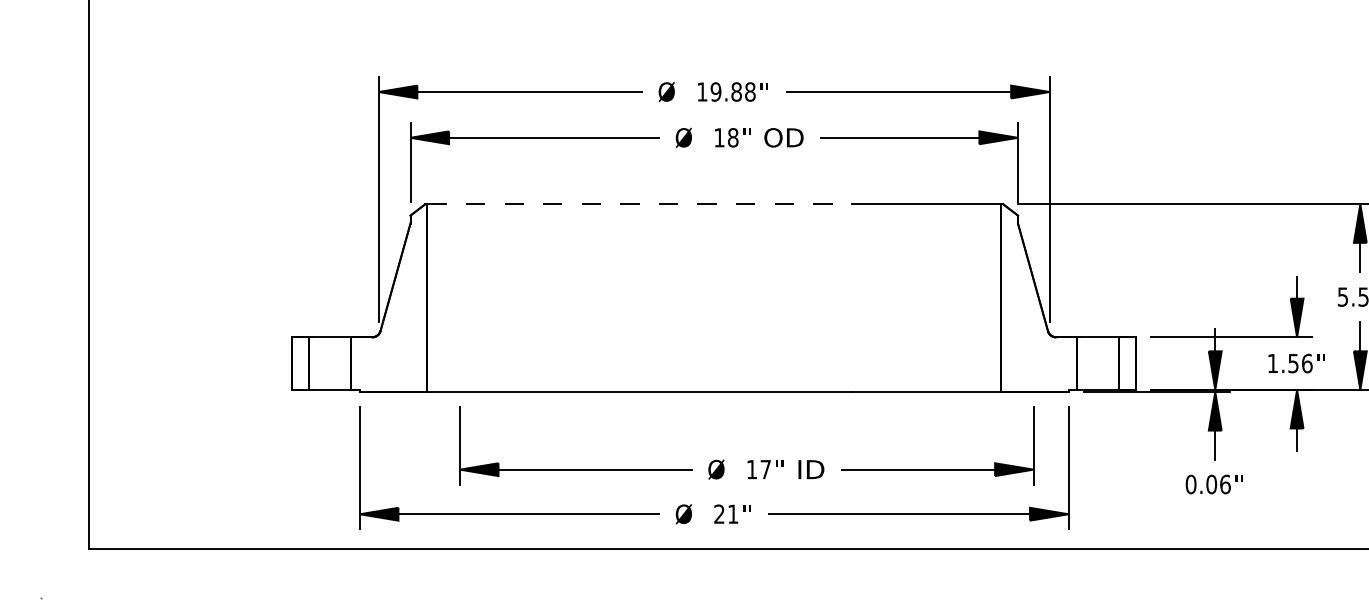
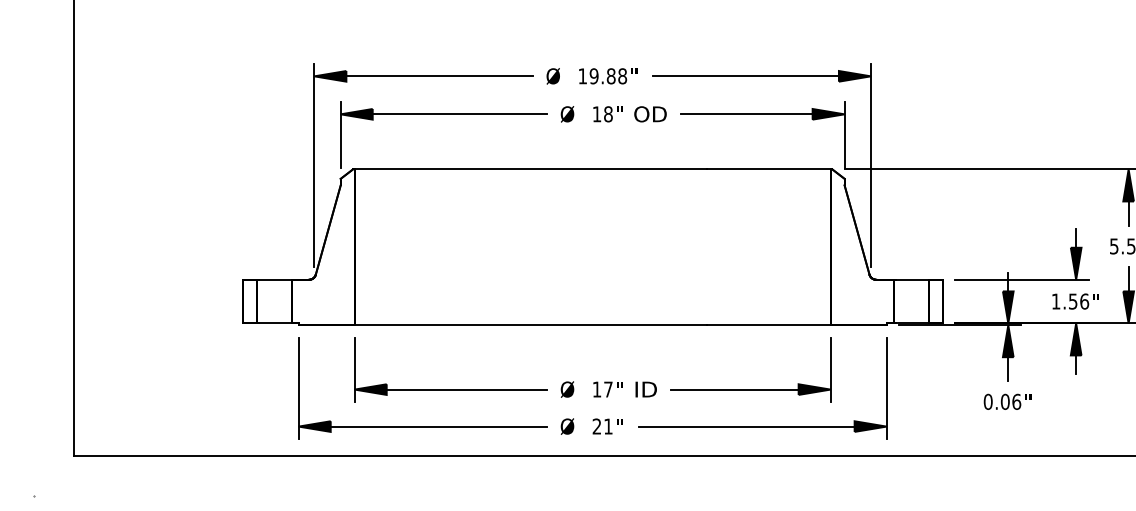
line: (640, 204) -> (531, 169), dashed -> solid
part: (751, 459) -> (596, 381), moved

